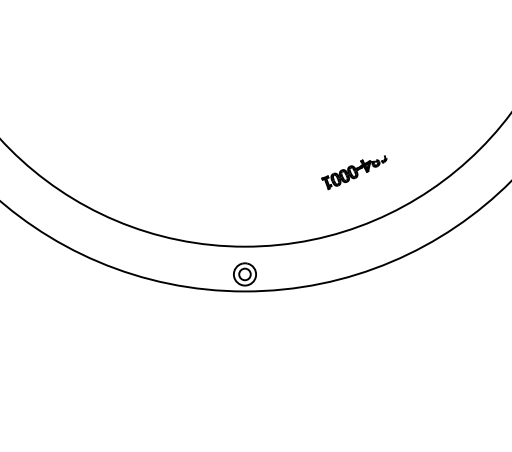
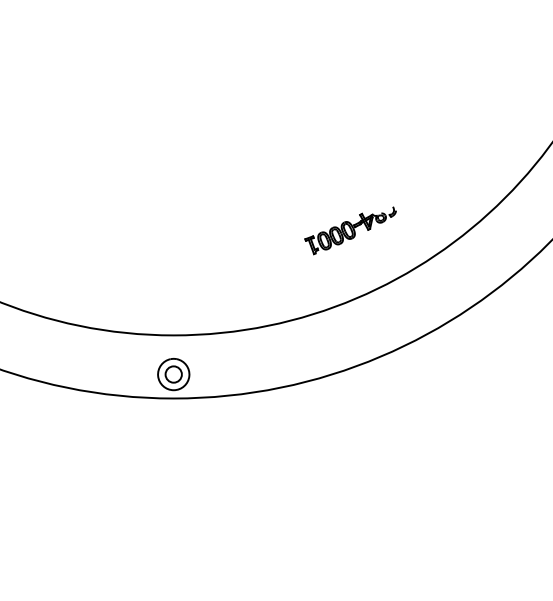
part: (354, 172) -> (350, 230), moved

